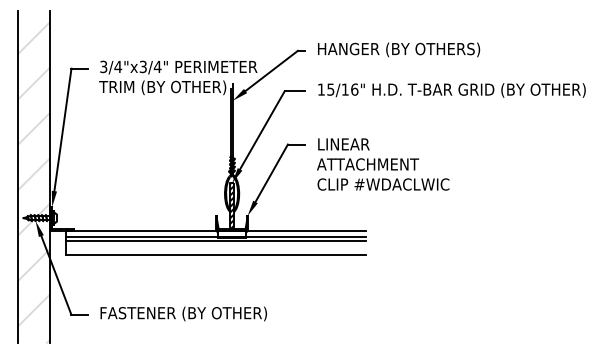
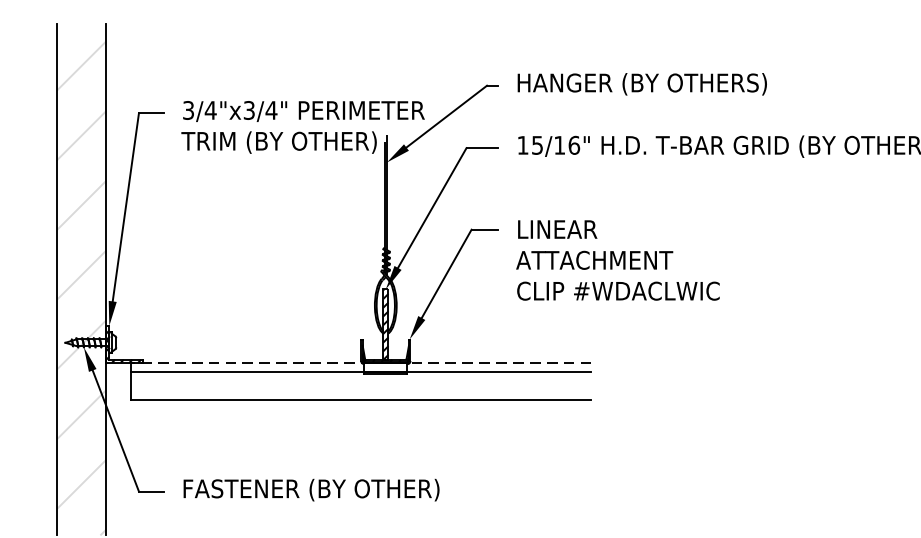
line: (216, 231) -> (361, 363), solid -> dashed
line: (215, 241) -> (360, 378), removed

